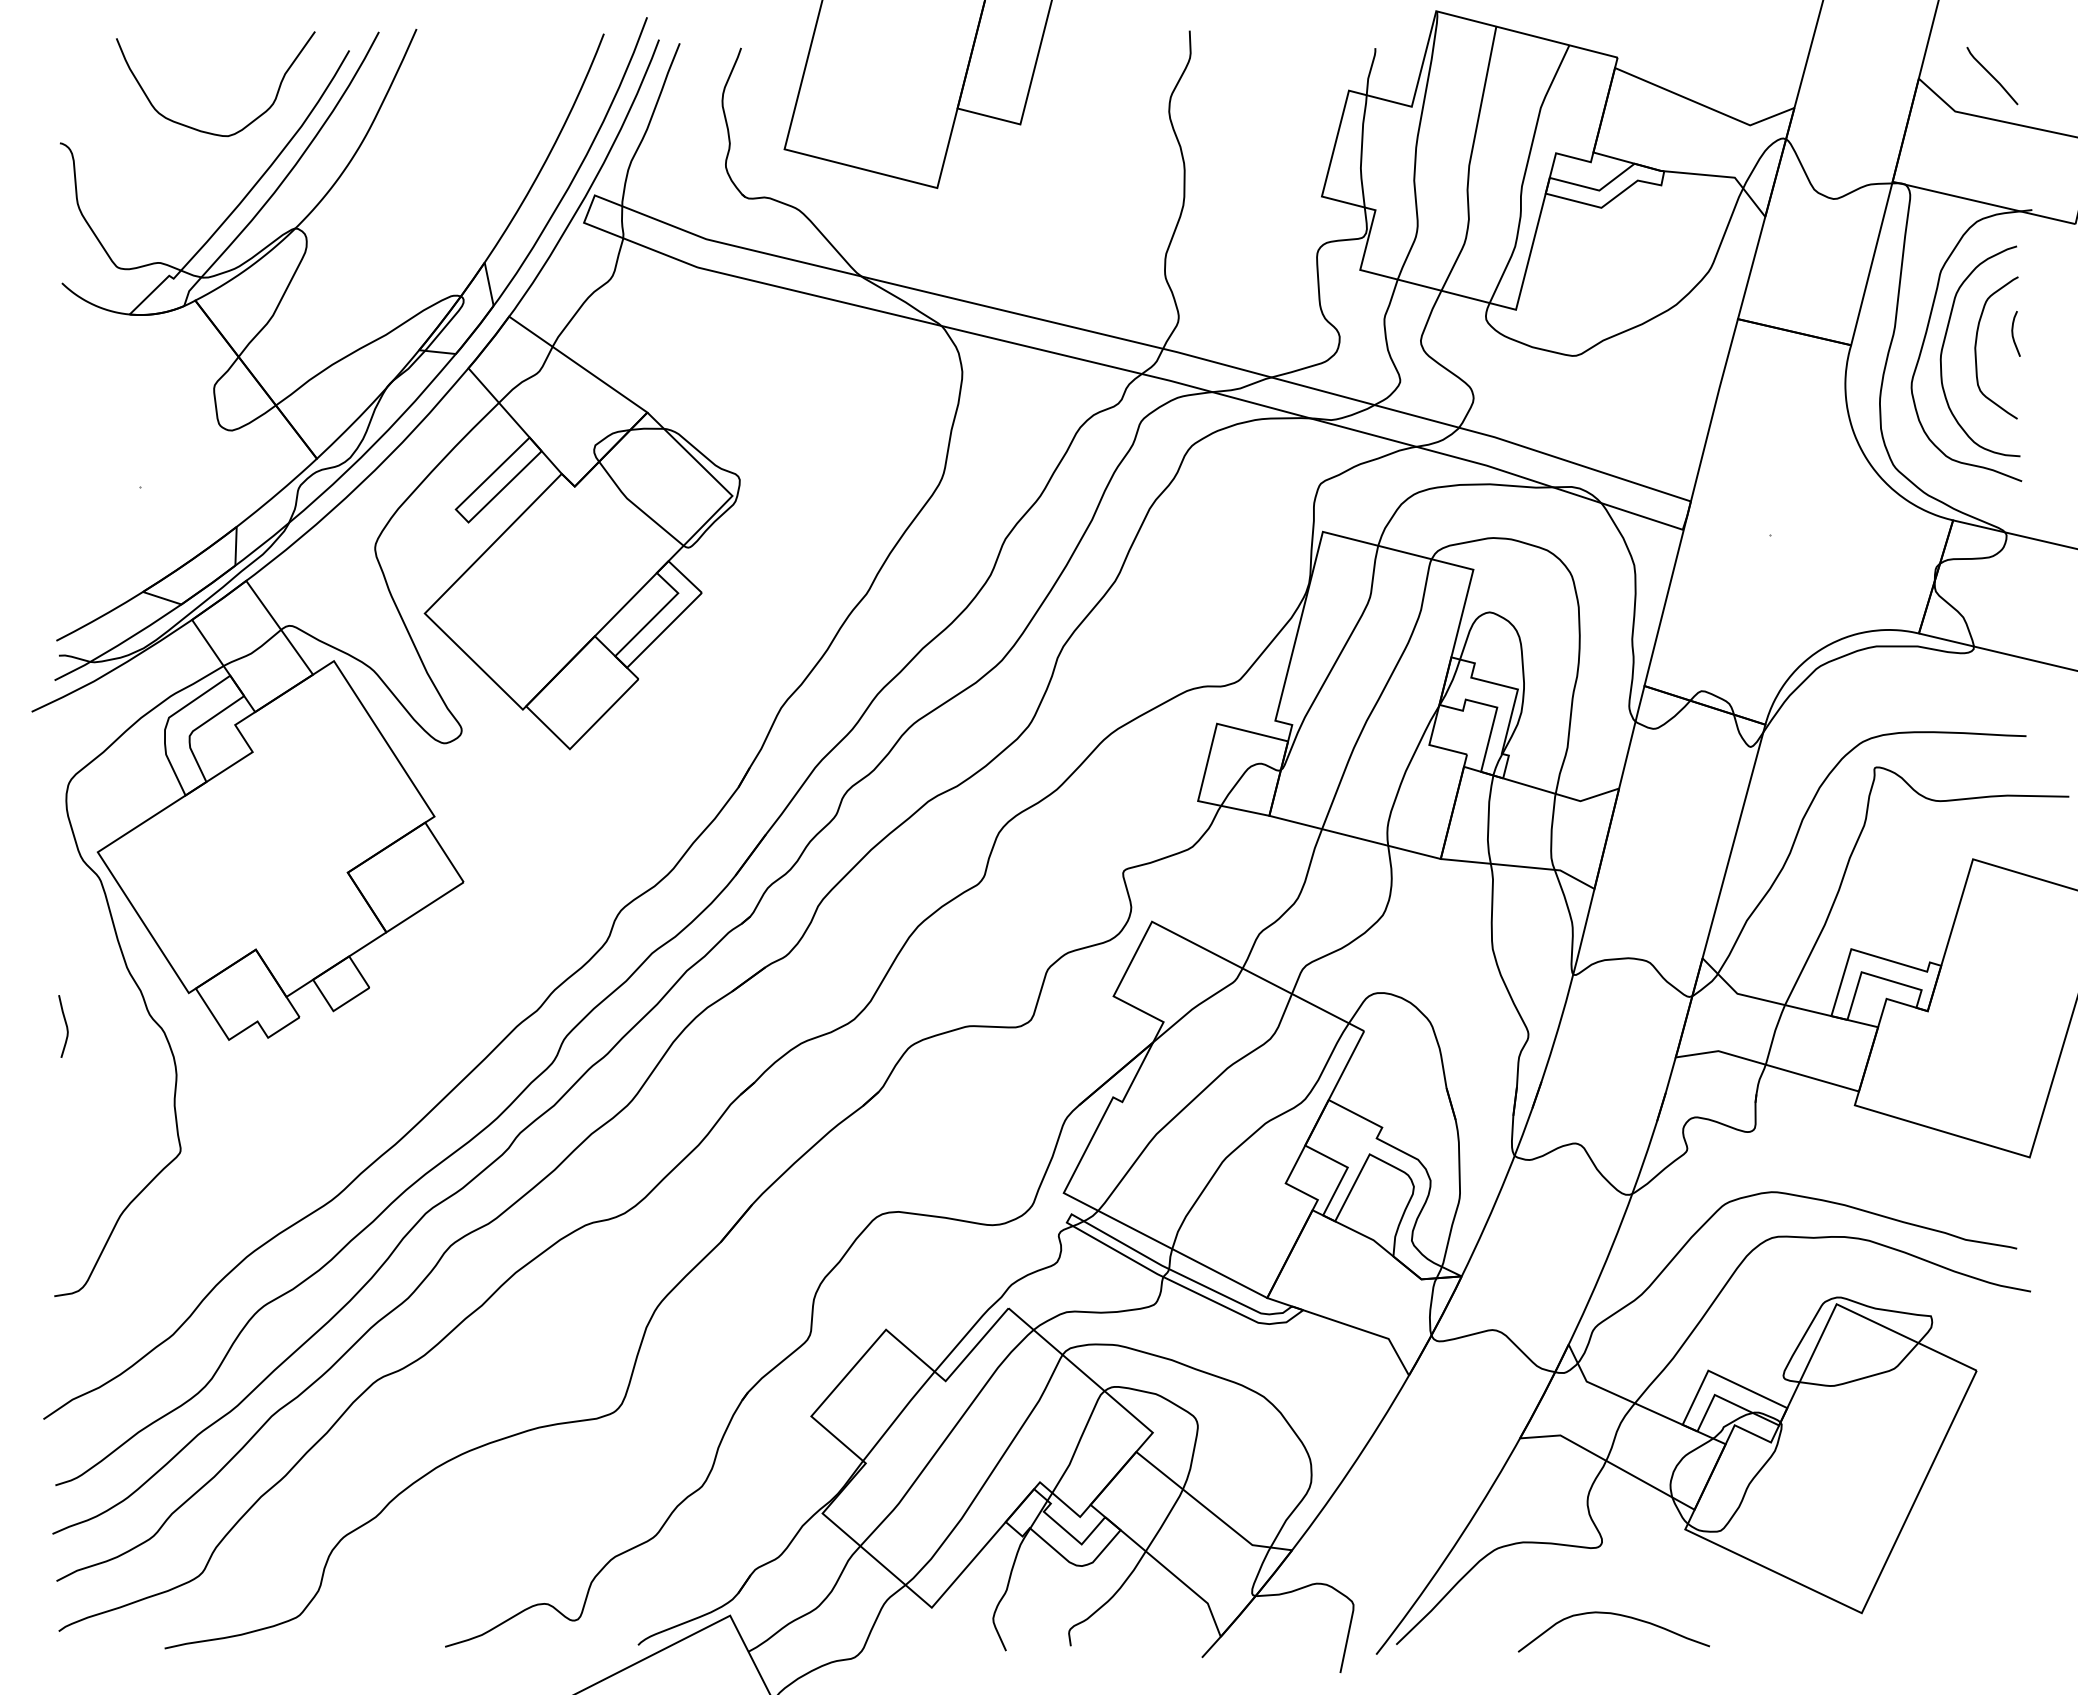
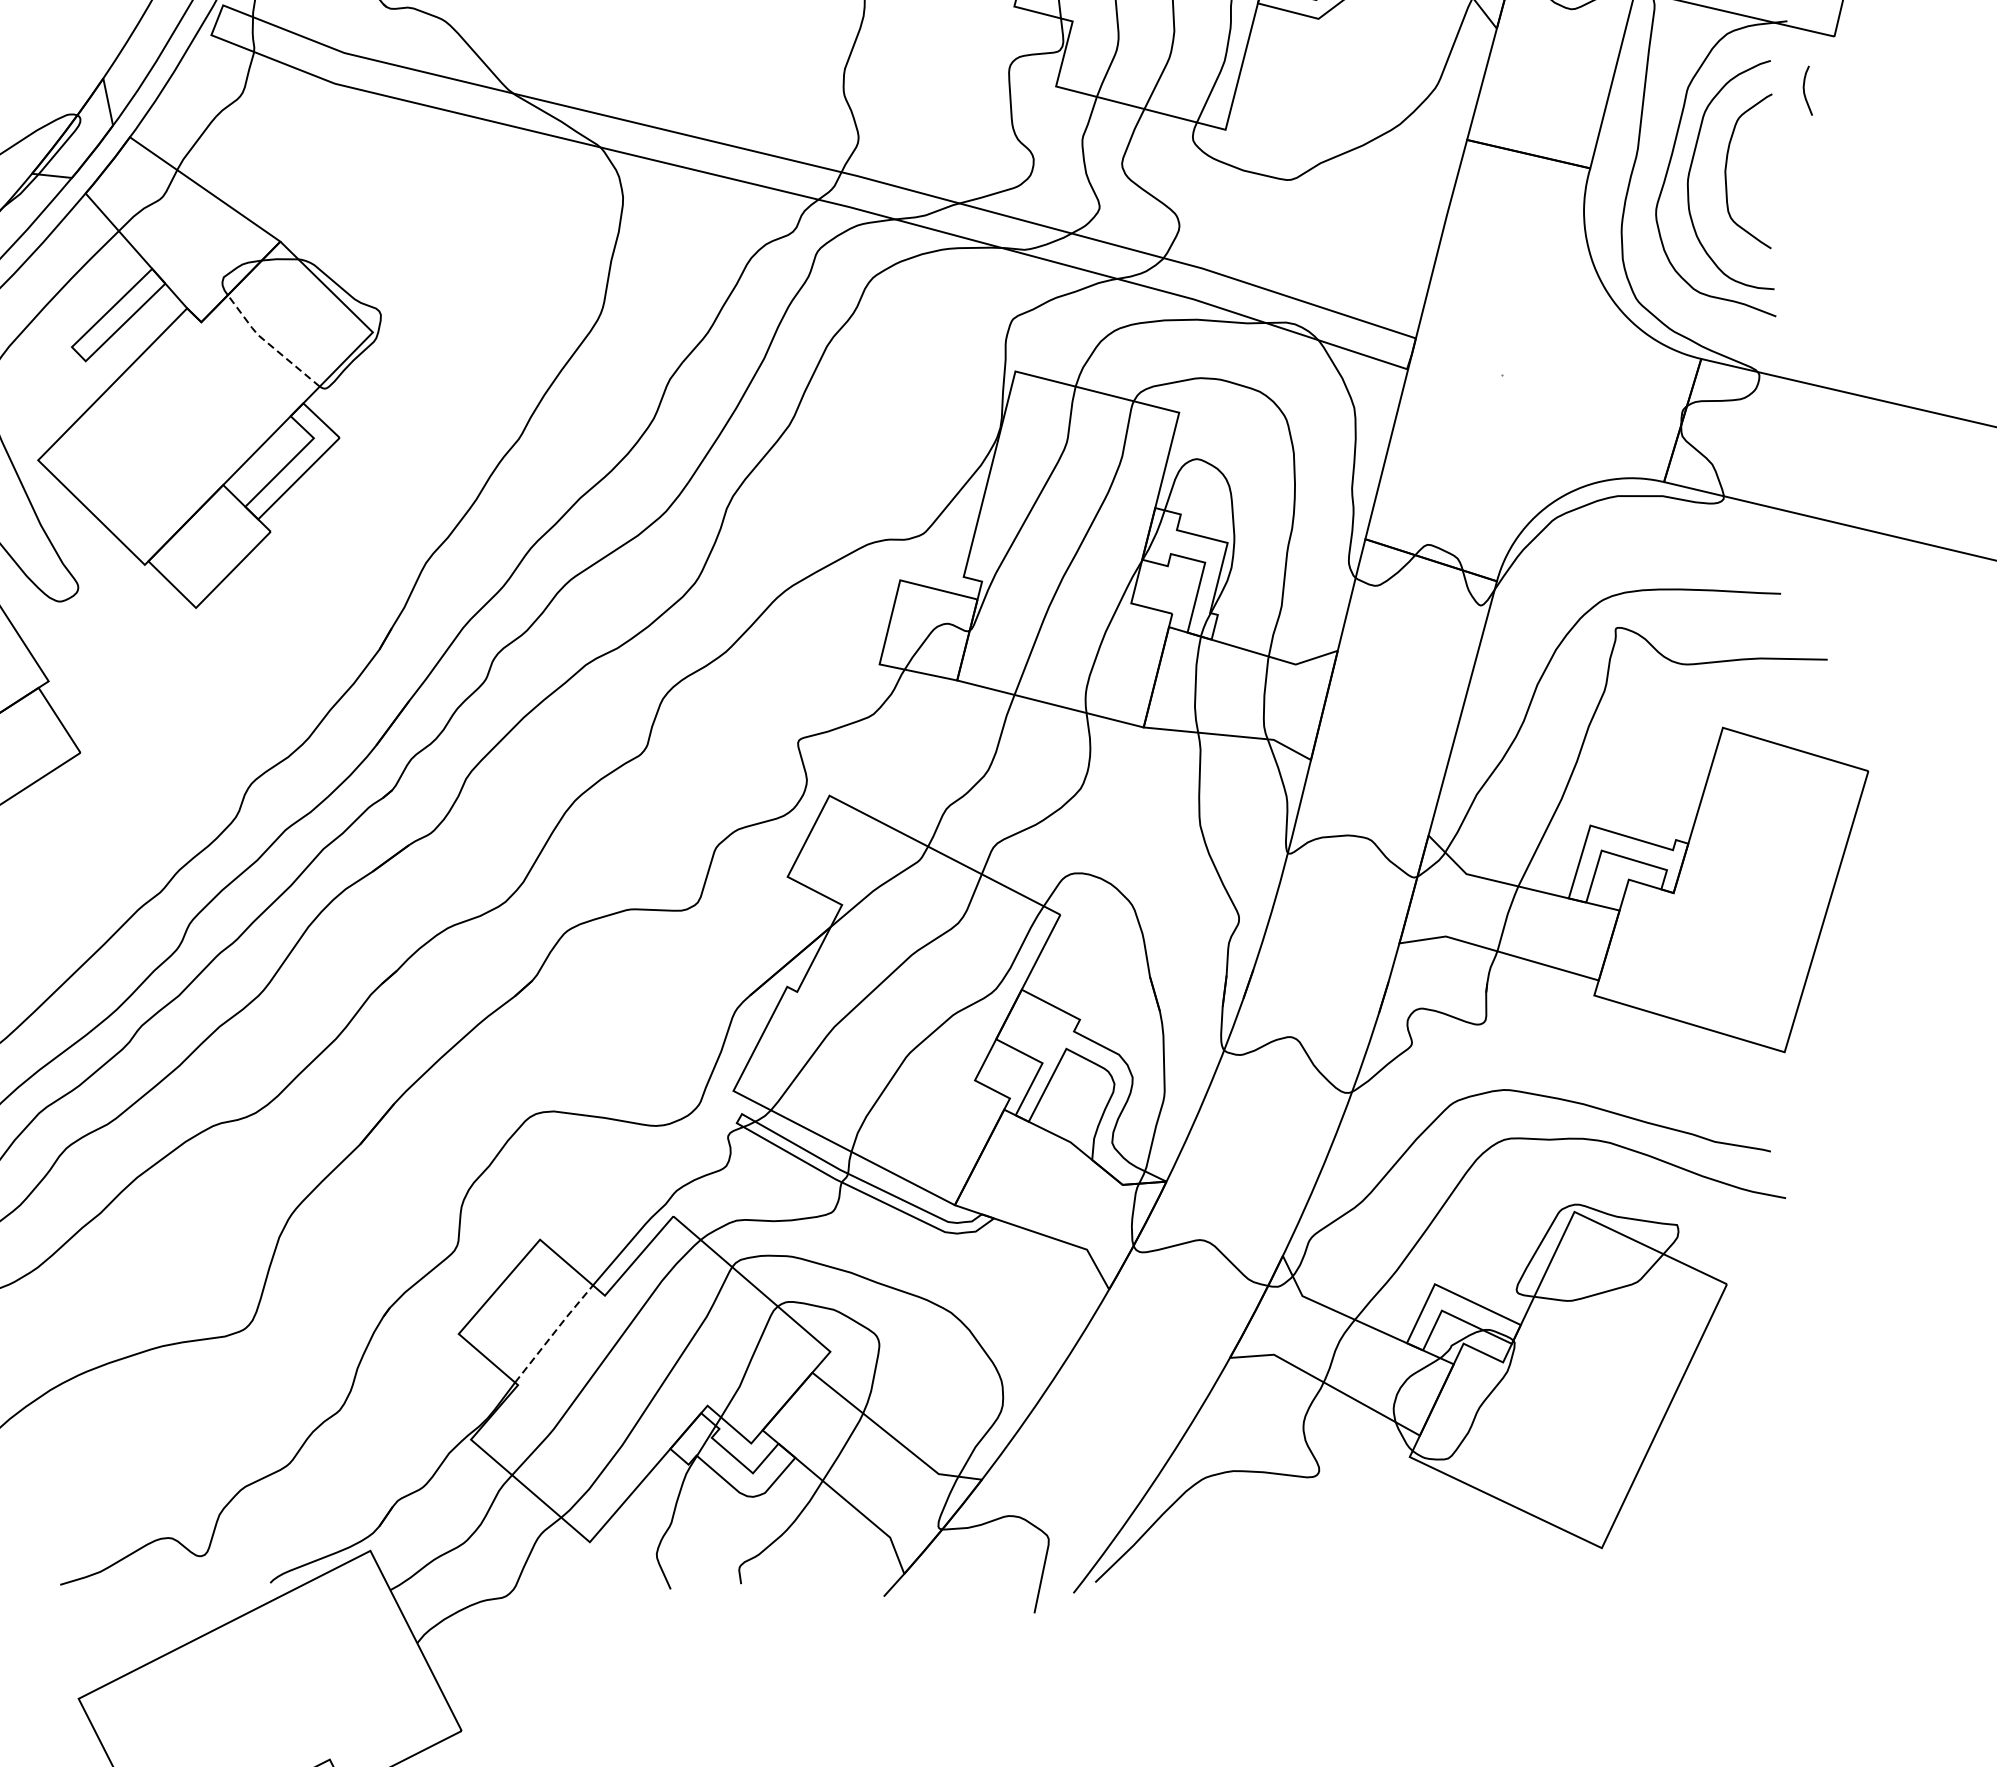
curve: (2013, 333) -> (1805, 90), moved
line: (636, 506) -> (268, 343), solid -> dashed
line: (898, 1415) -> (553, 1333), solid -> dashed
curve: (1616, 1615) -> (1334, 1550), removed

